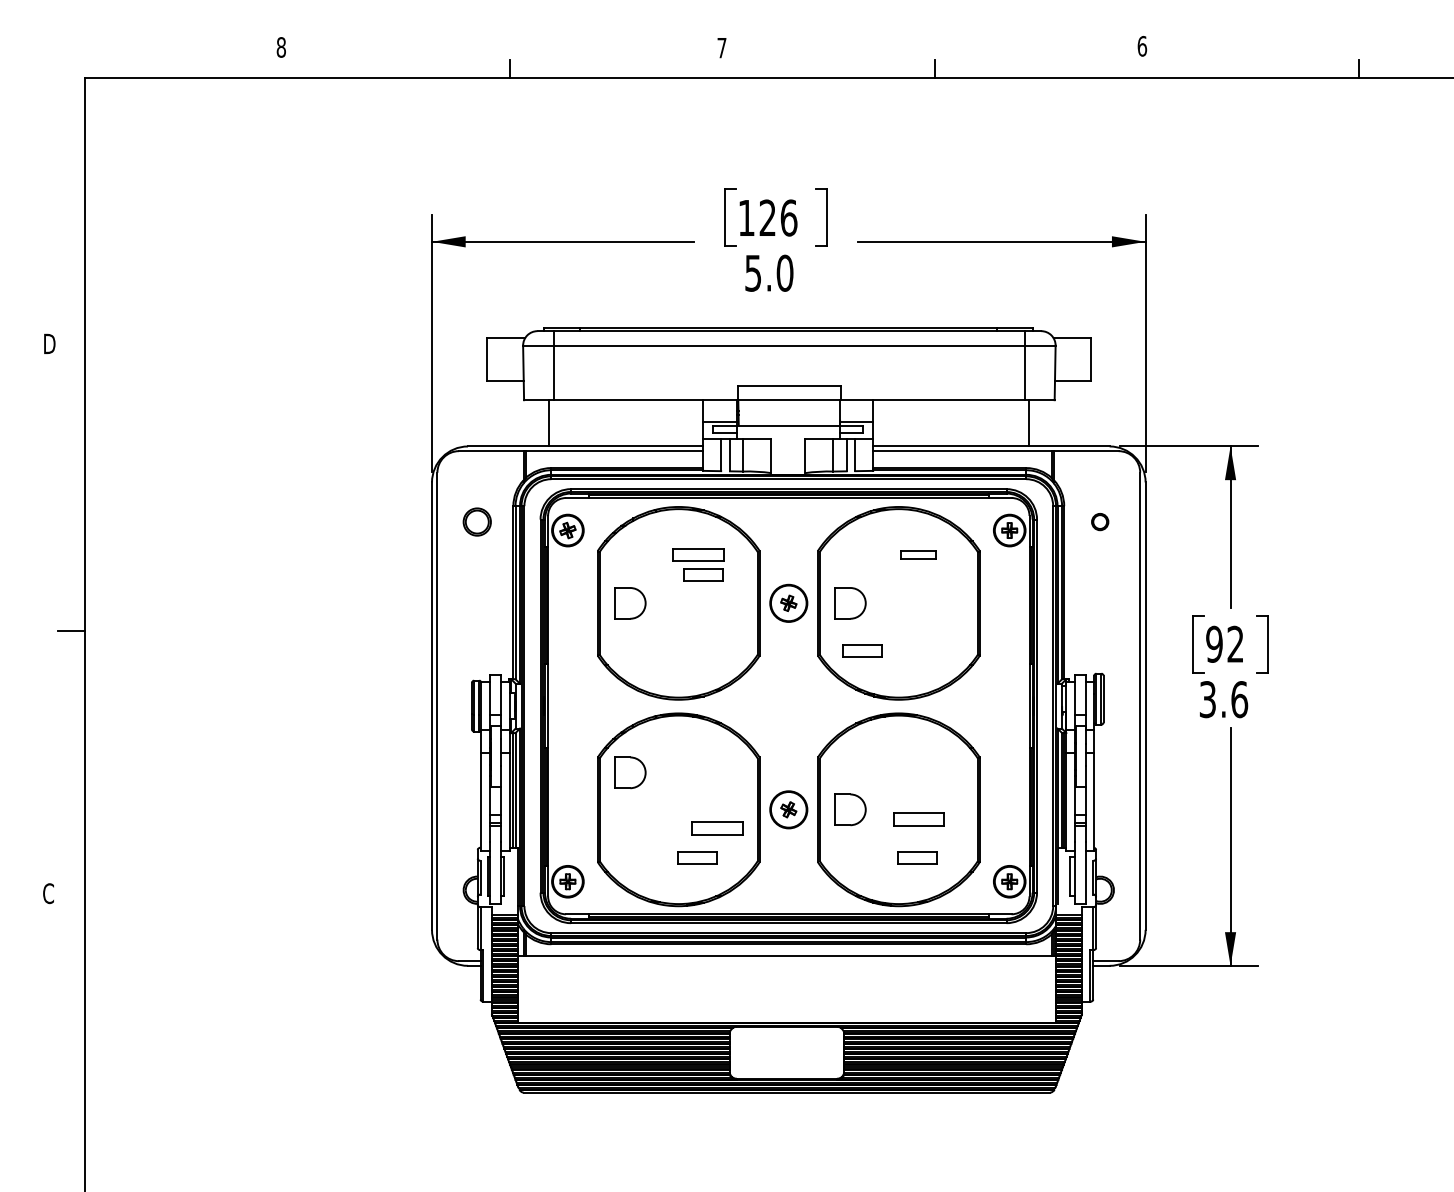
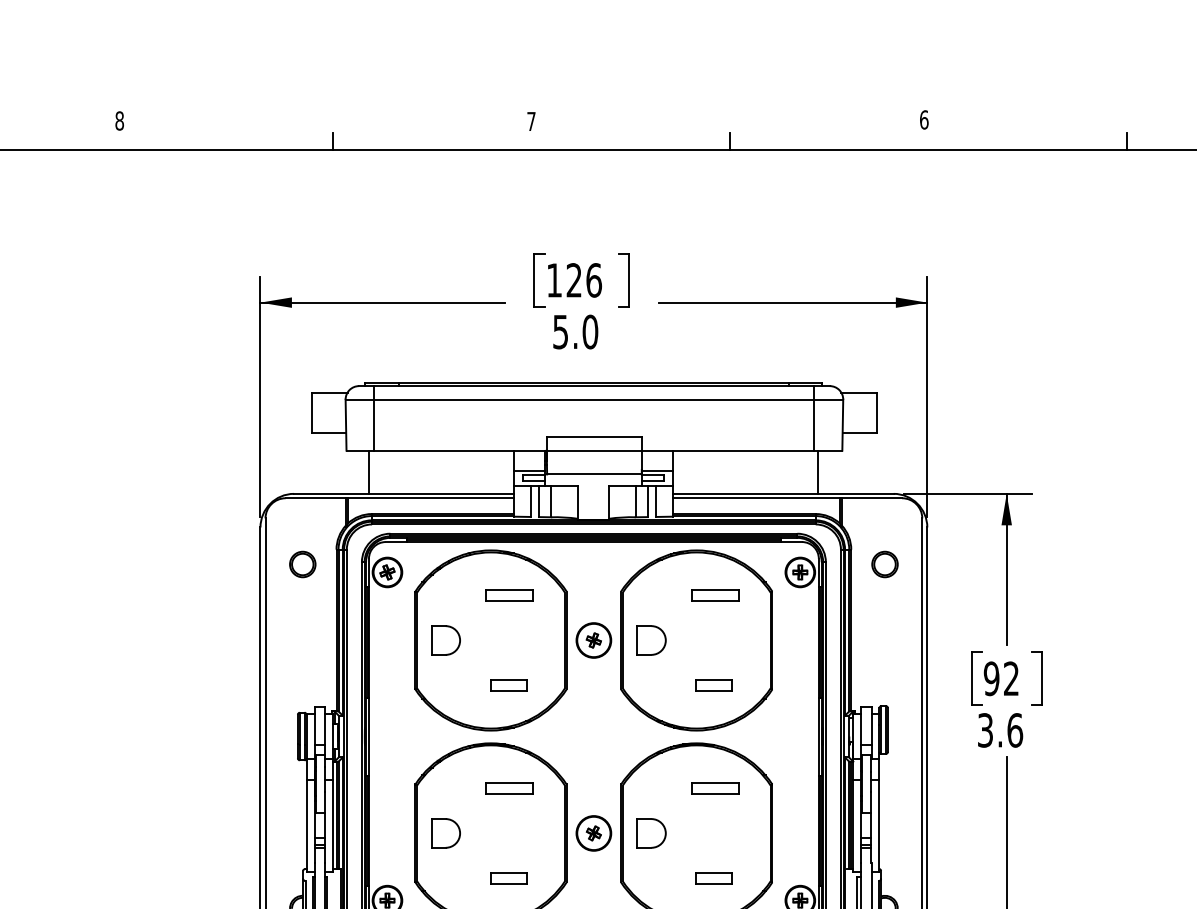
part: (1099, 521) -> (884, 563), size x1.67
part: (918, 554) -> (715, 594), size x1.43
part: (703, 574) -> (508, 684), moved
part: (862, 650) -> (714, 684), moved
part: (630, 772) -> (445, 833), moved
part: (918, 819) -> (715, 788), moved
part: (717, 828) -> (509, 788), moved

